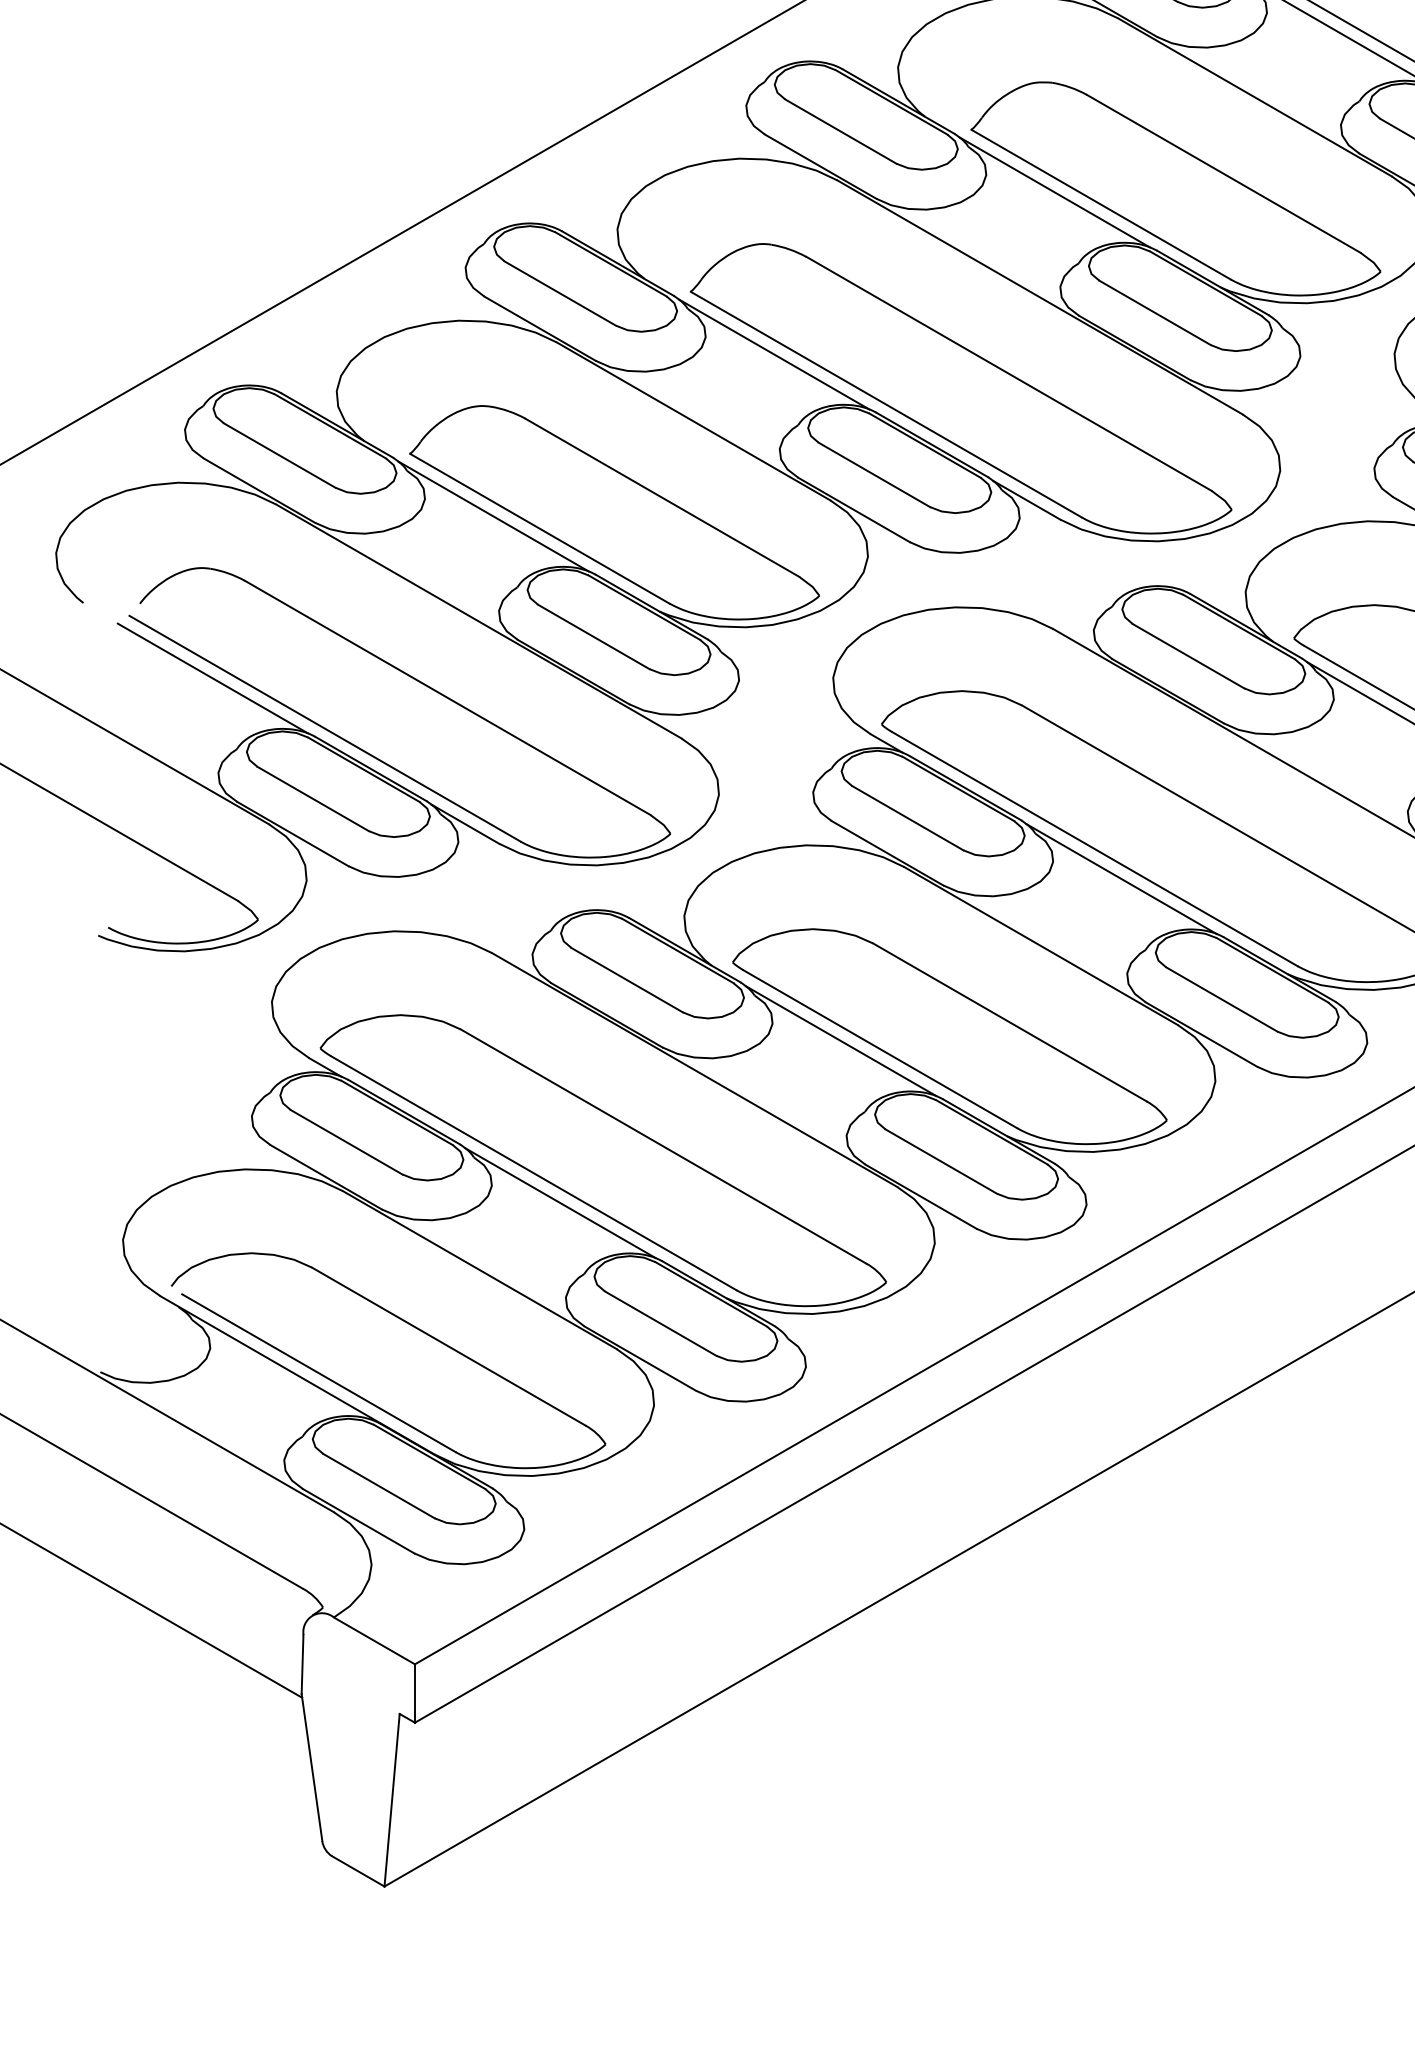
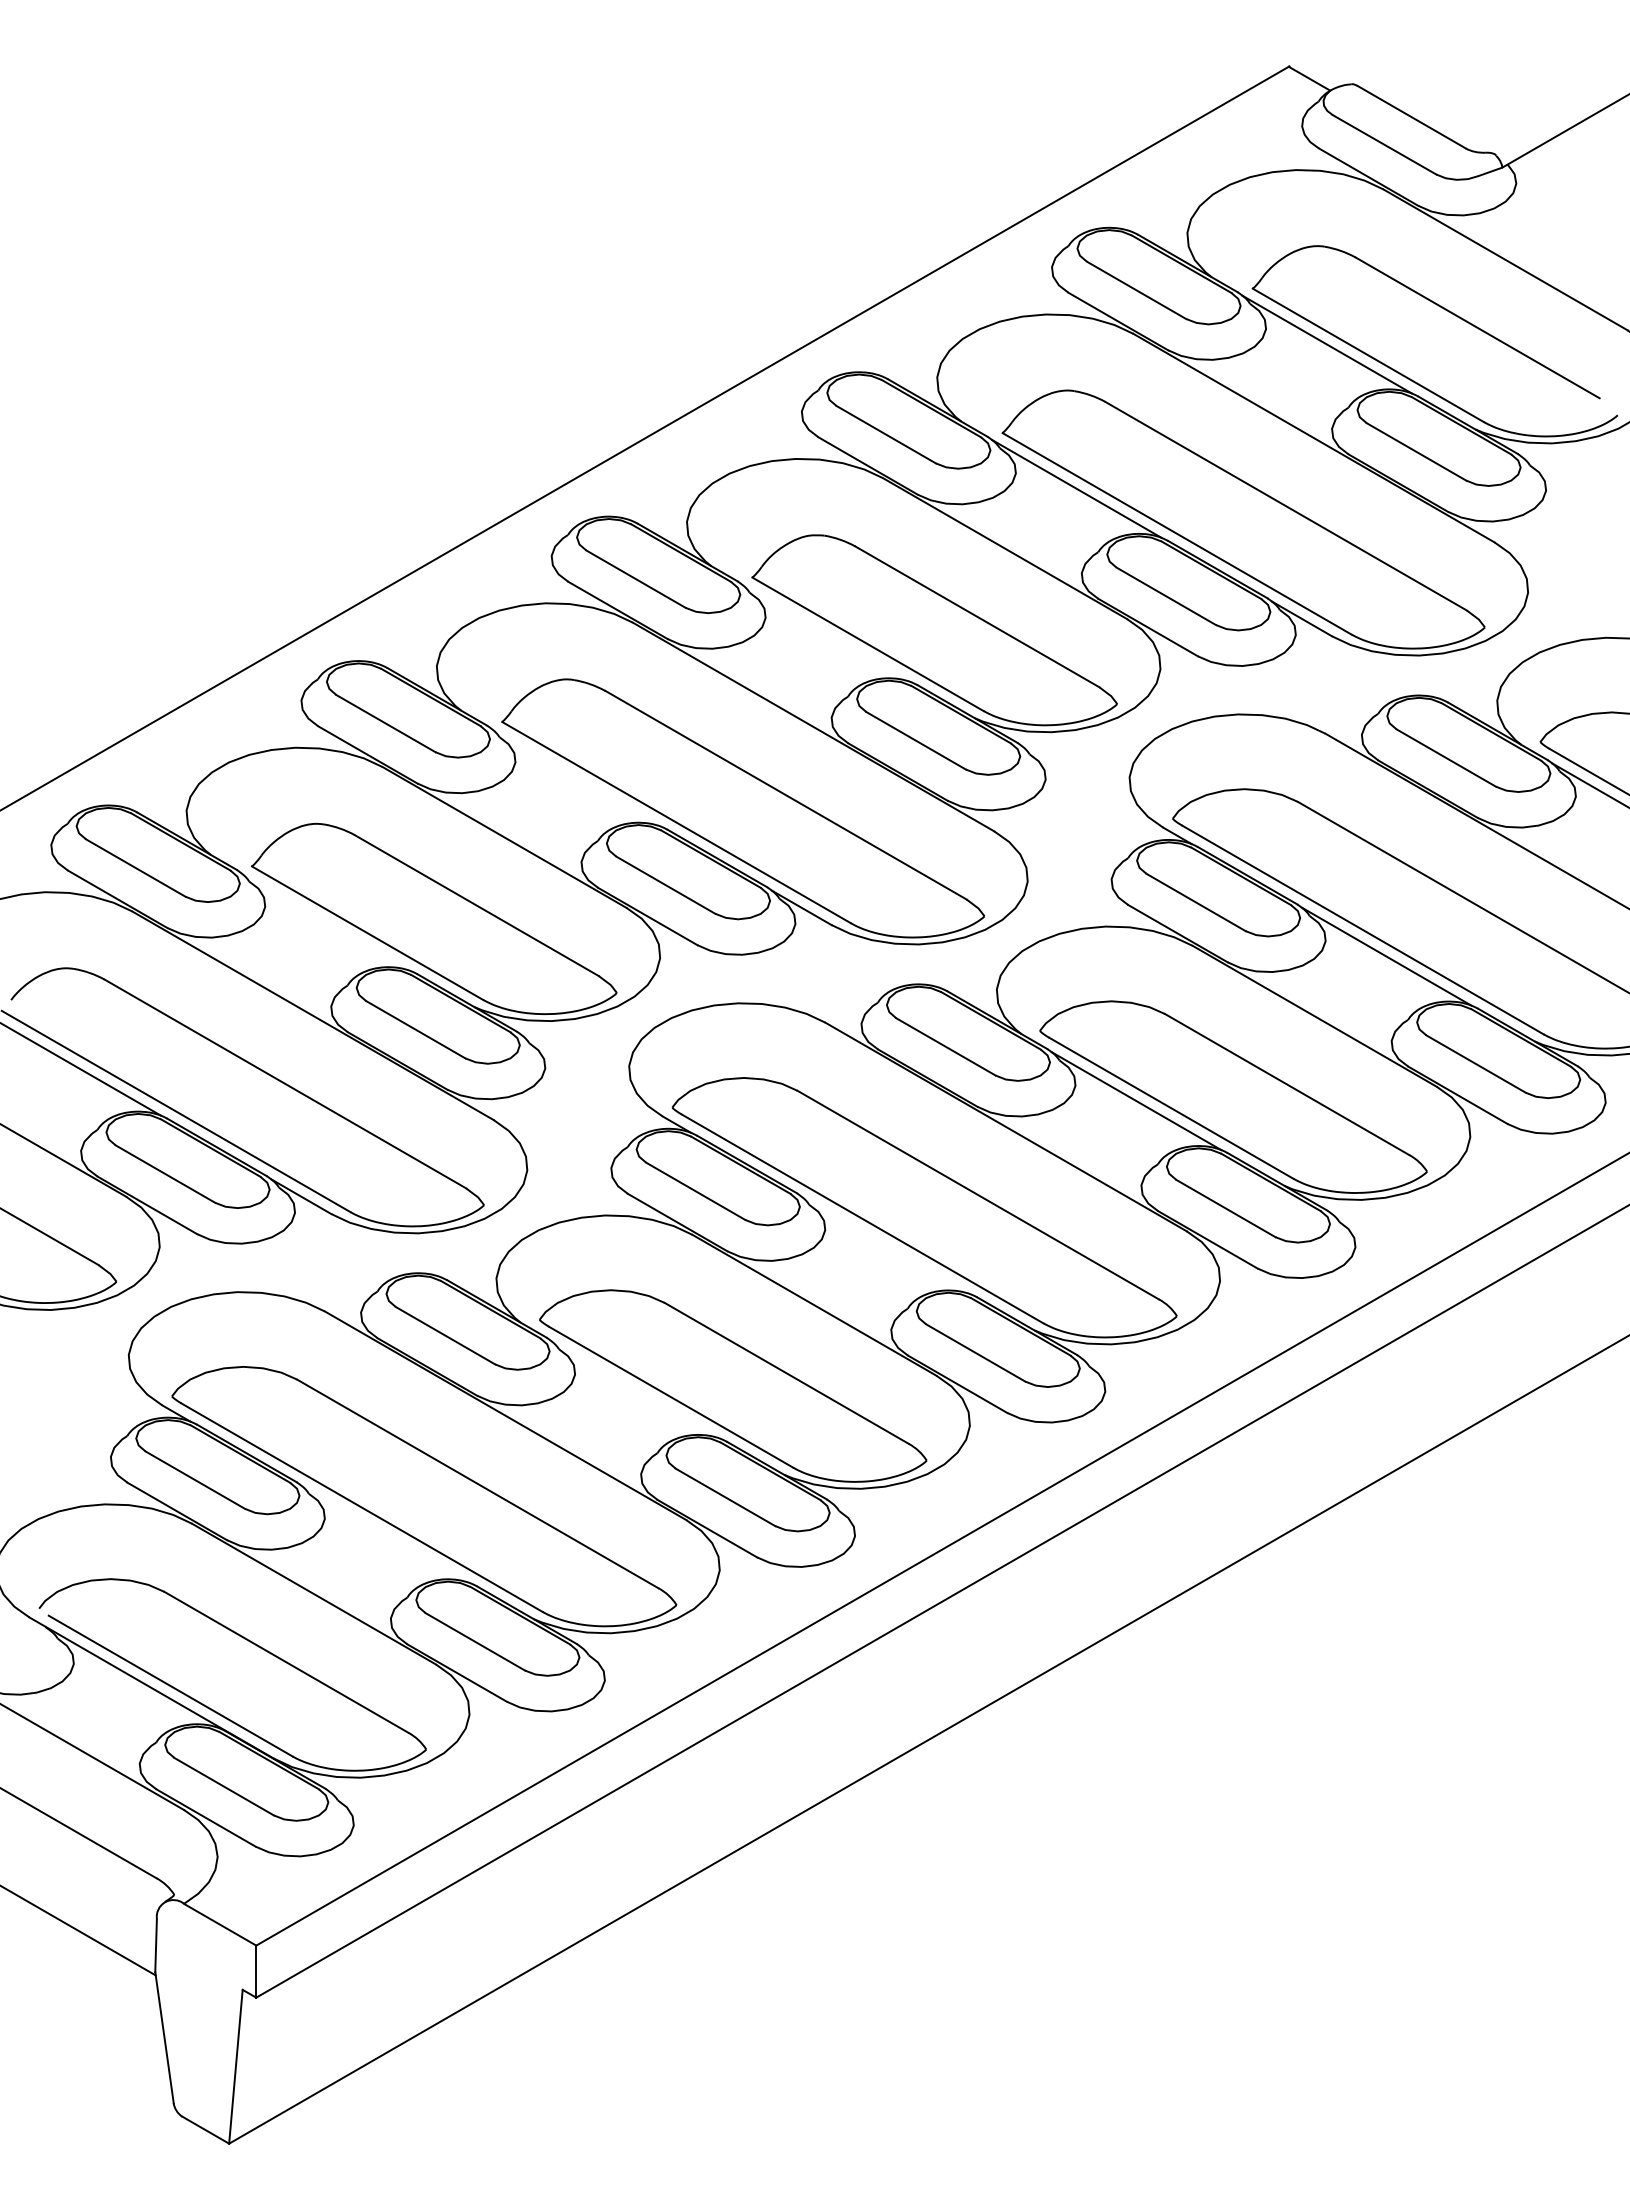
line: (1054, 192) -> (826, 633), removed
line: (774, 354) -> (576, 777), removed
line: (493, 516) -> (326, 922), removed
line: (1121, 879) -> (886, 1245), removed
line: (840, 1040) -> (635, 1389), removed
line: (559, 1203) -> (385, 1534), removed

